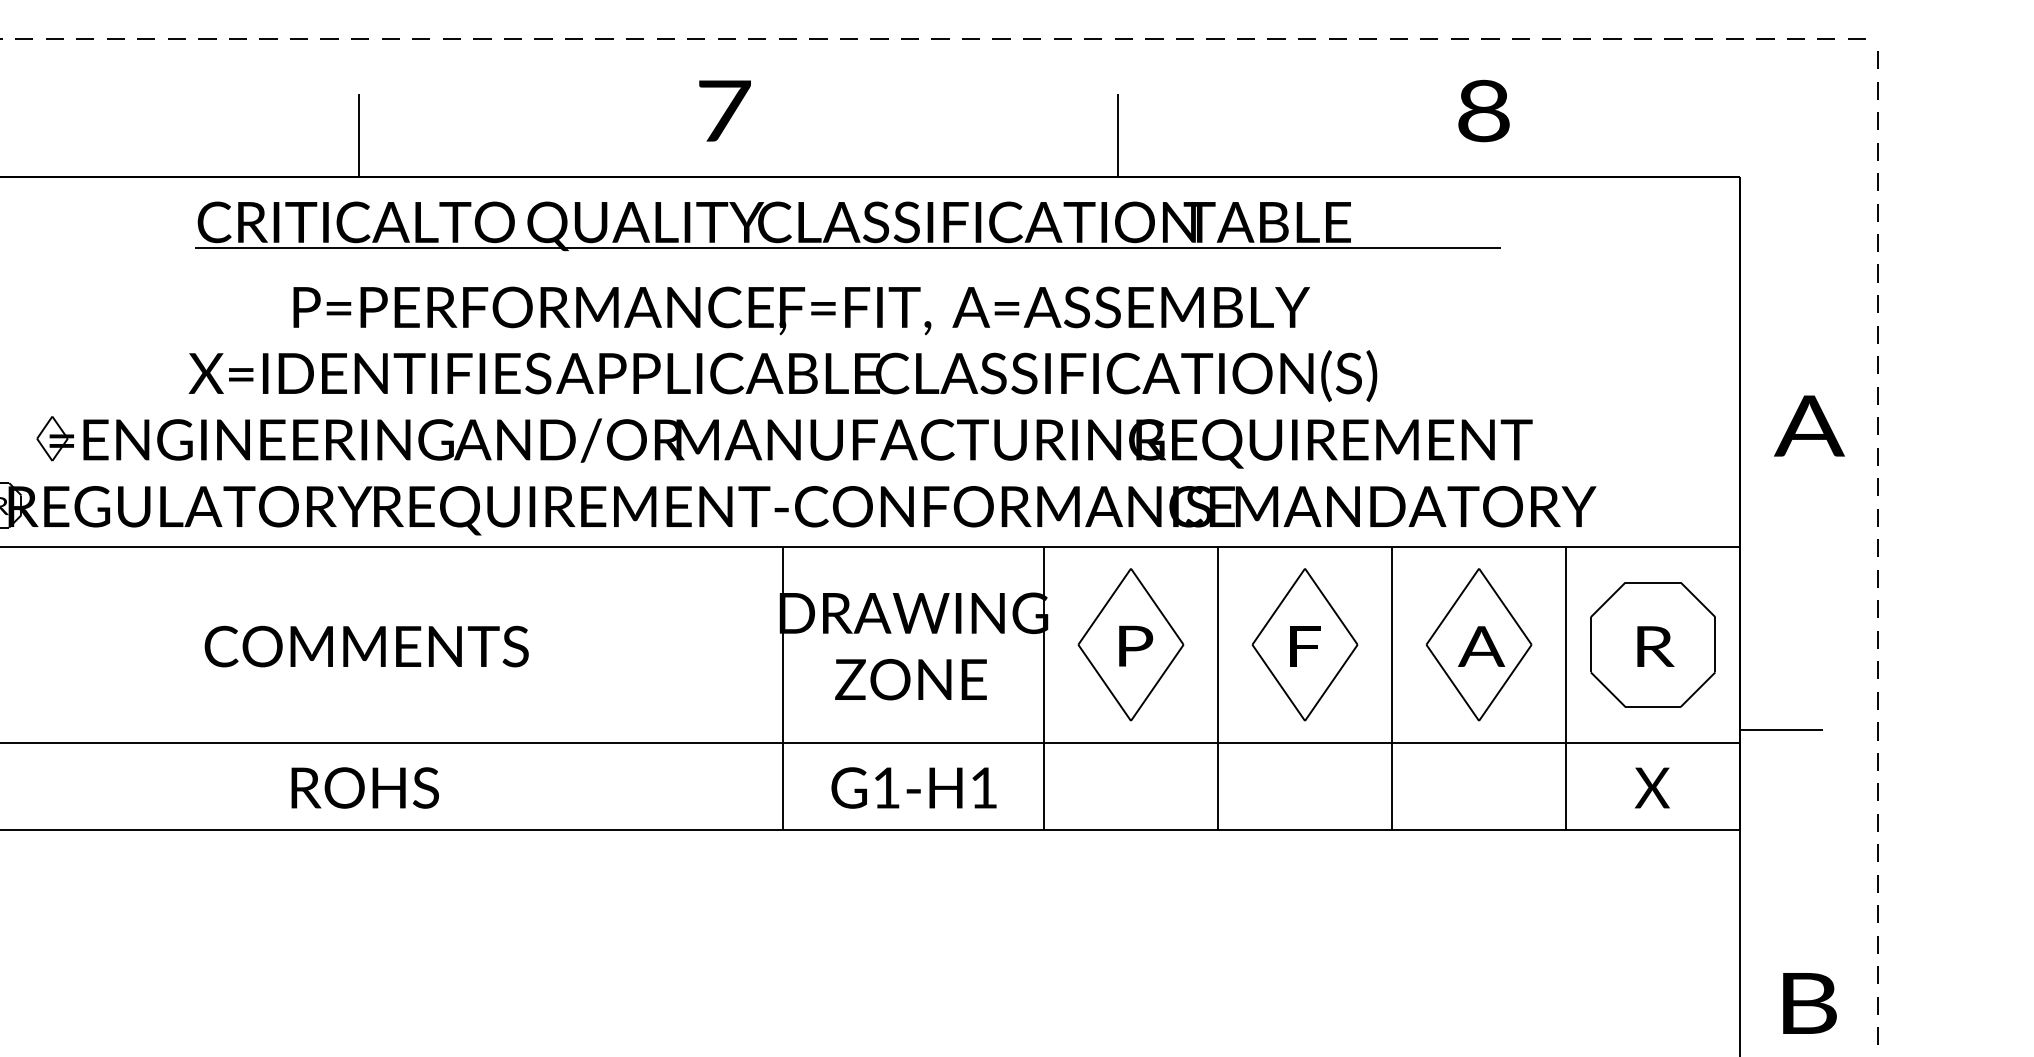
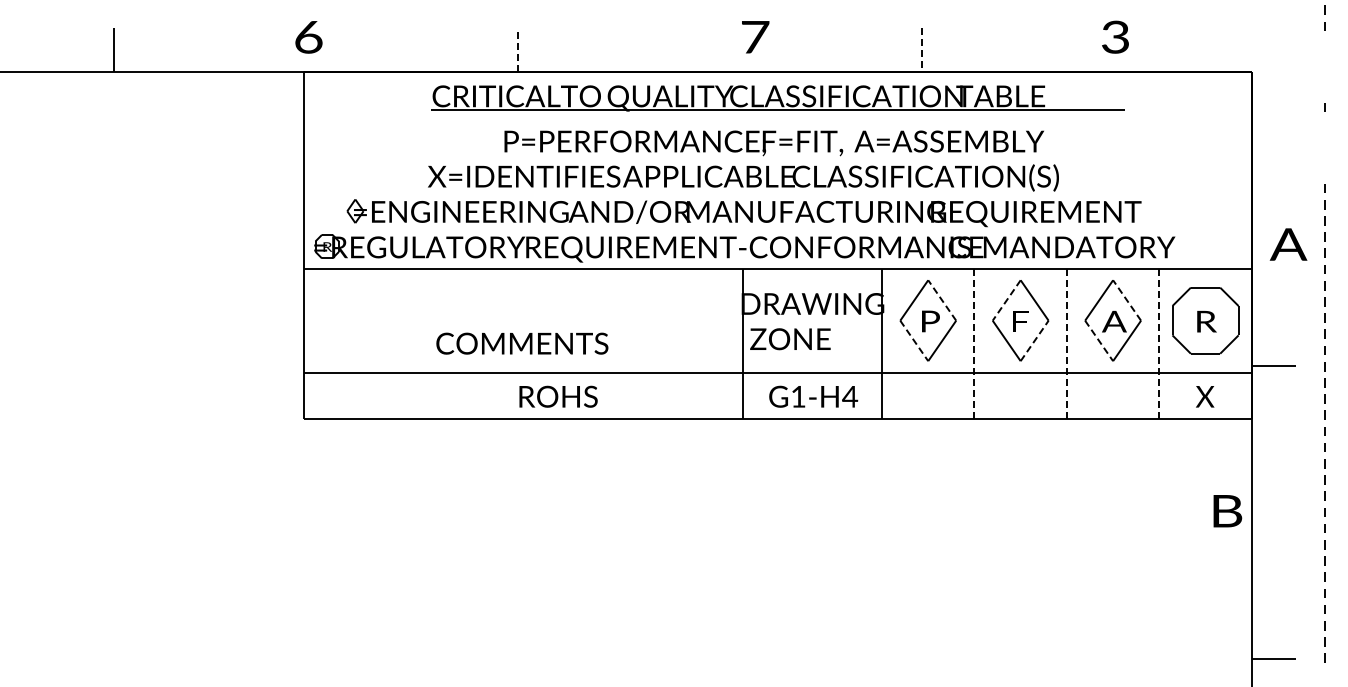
text: (724, 111) -> (755, 37), moved
text: (1483, 111) -> (1115, 37), 8 -> 3
line: (359, 134) -> (518, 49), solid -> dashed
line: (1118, 135) -> (921, 50), solid -> dashed
line: (1877, 160) -> (1324, 63), removed
text: (800, 311) -> (773, 143), moved
line: (1877, 312) -> (1324, 144), removed
text: (1809, 425) -> (1288, 244), moved
line: (1157, 606) -> (942, 300), solid -> dashed
line: (1278, 606) -> (1006, 300), solid -> dashed
line: (1506, 606) -> (1127, 300), solid -> dashed
text: (367, 646) -> (522, 343), moved
text: (911, 680) -> (790, 339), moved
line: (1105, 682) -> (914, 340), solid -> dashed
line: (1331, 682) -> (1034, 340), solid -> dashed
line: (1453, 682) -> (1099, 340), solid -> dashed
line: (1218, 689) -> (974, 344), solid -> dashed
line: (1391, 689) -> (1066, 344), solid -> dashed
line: (1566, 689) -> (1159, 344), solid -> dashed
text: (365, 787) -> (558, 396), moved
text: (984, 787) -> (850, 396), G1-H1 -> G1-H4
text: (1809, 1004) -> (1227, 511), moved

